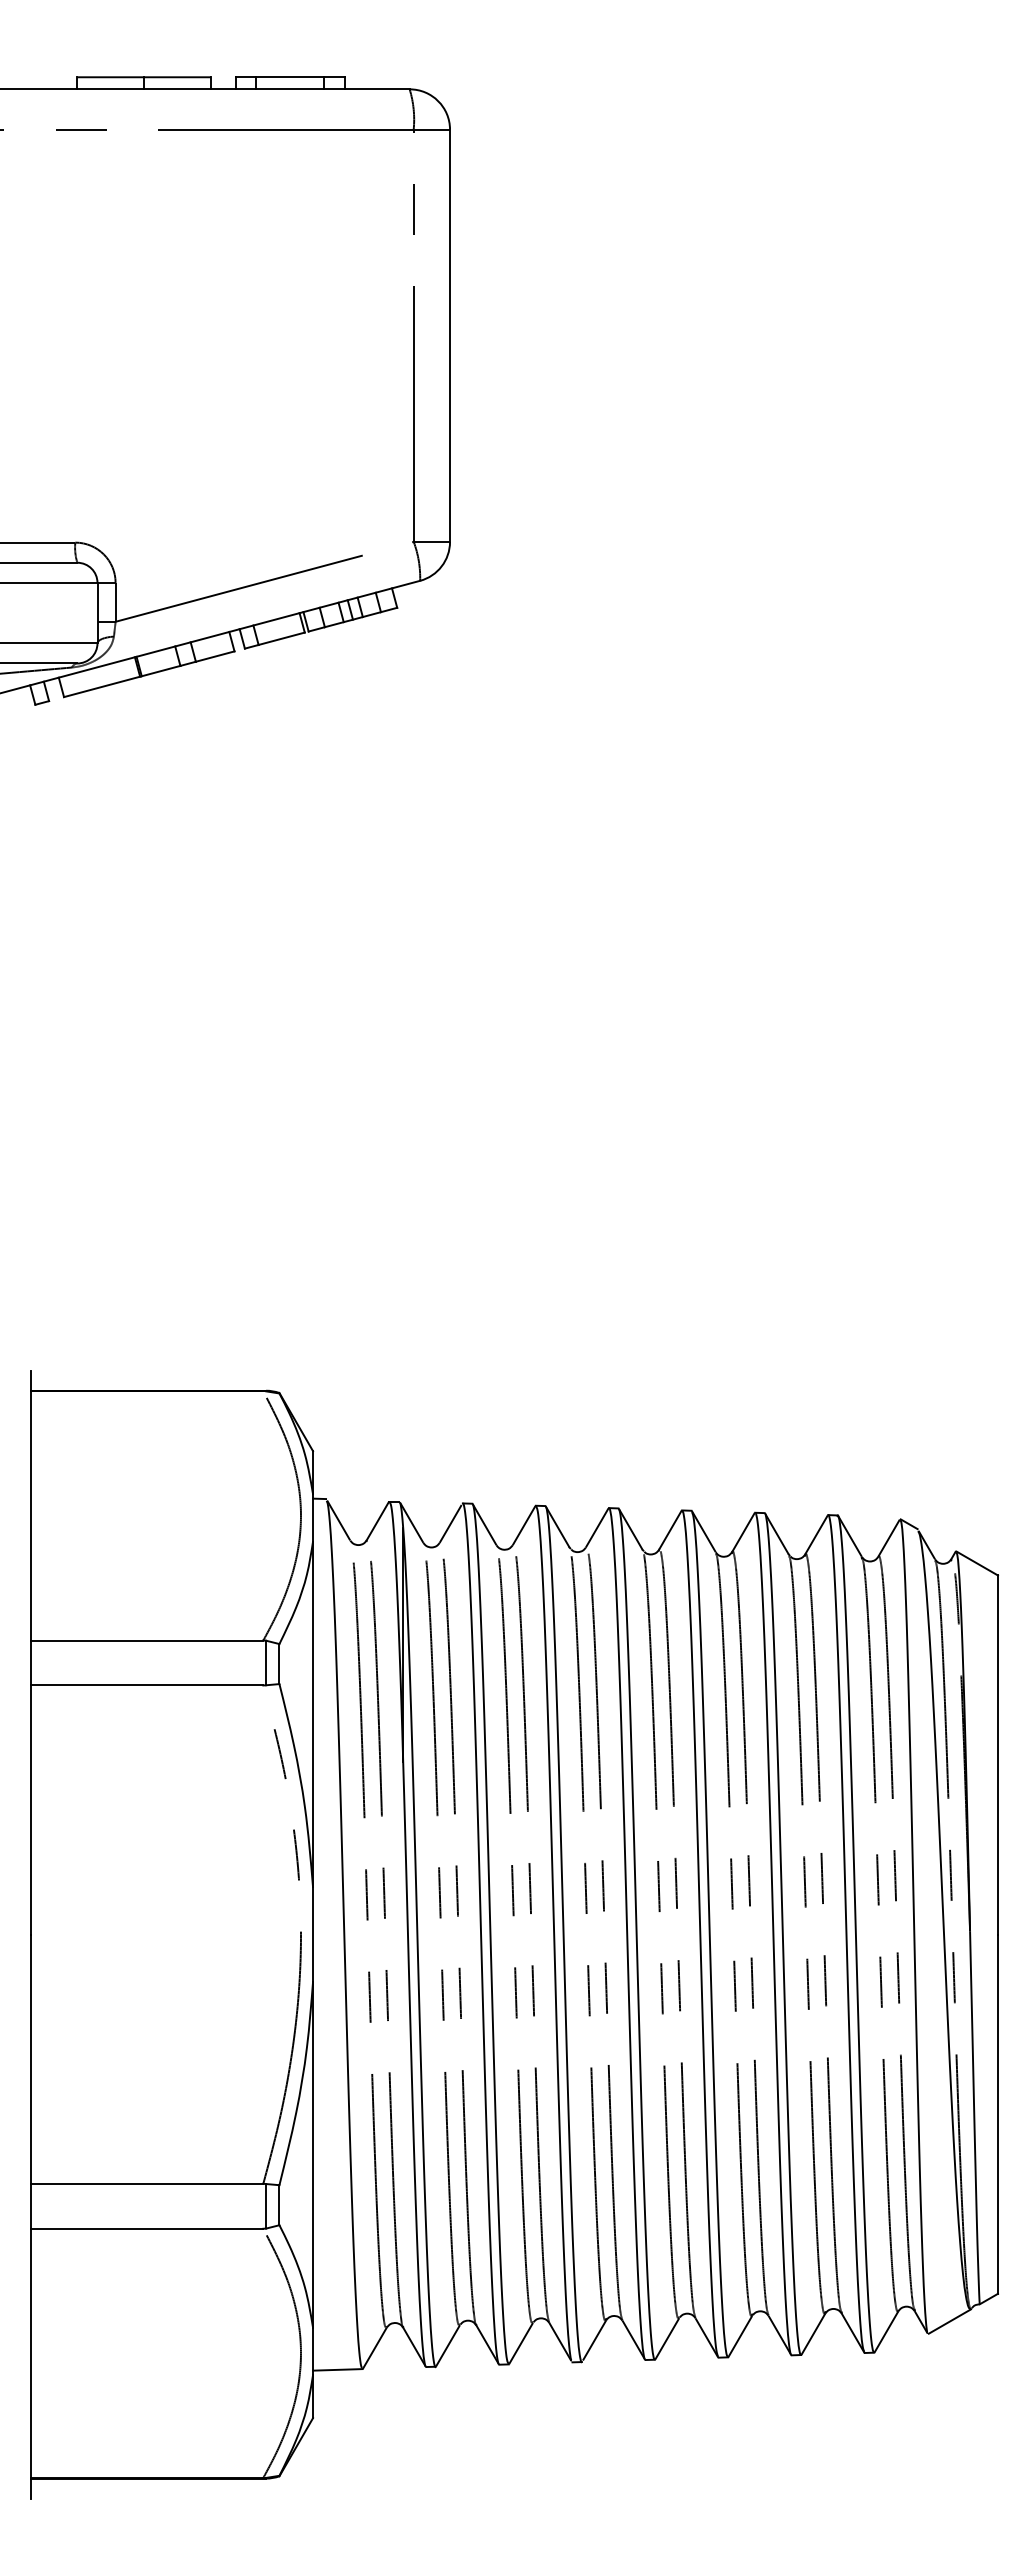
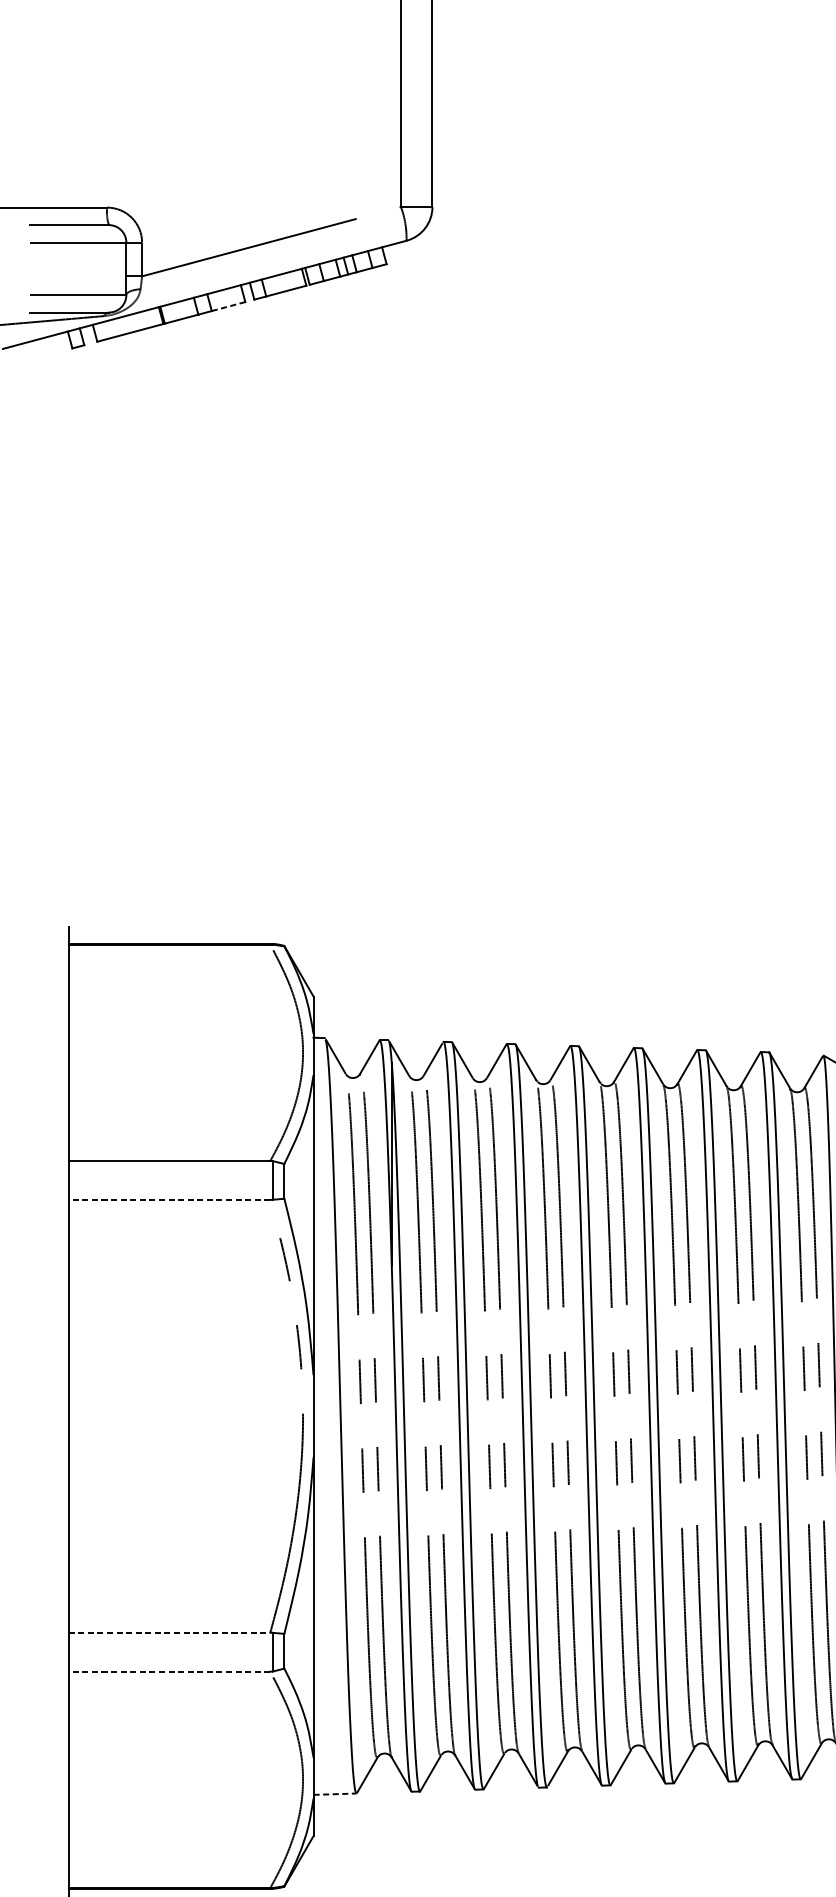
line: (215, 656) -> (228, 306), solid -> dashed
line: (146, 1685) -> (168, 1199), solid -> dashed
line: (147, 2183) -> (169, 1632), solid -> dashed
line: (146, 2228) -> (168, 1671), solid -> dashed
line: (337, 2369) -> (334, 1793), solid -> dashed

